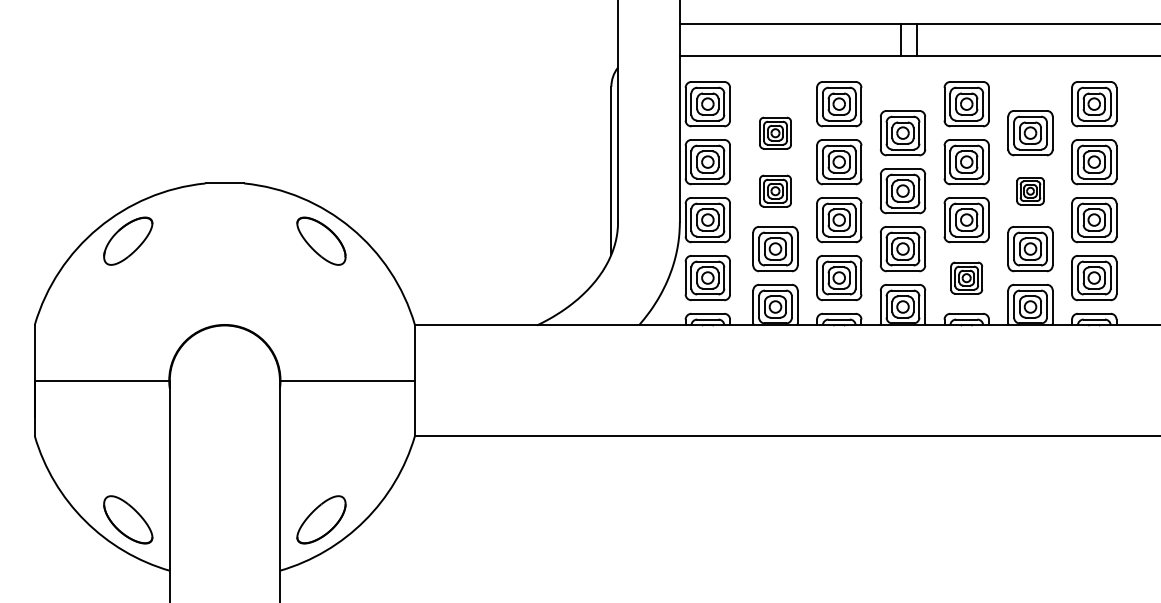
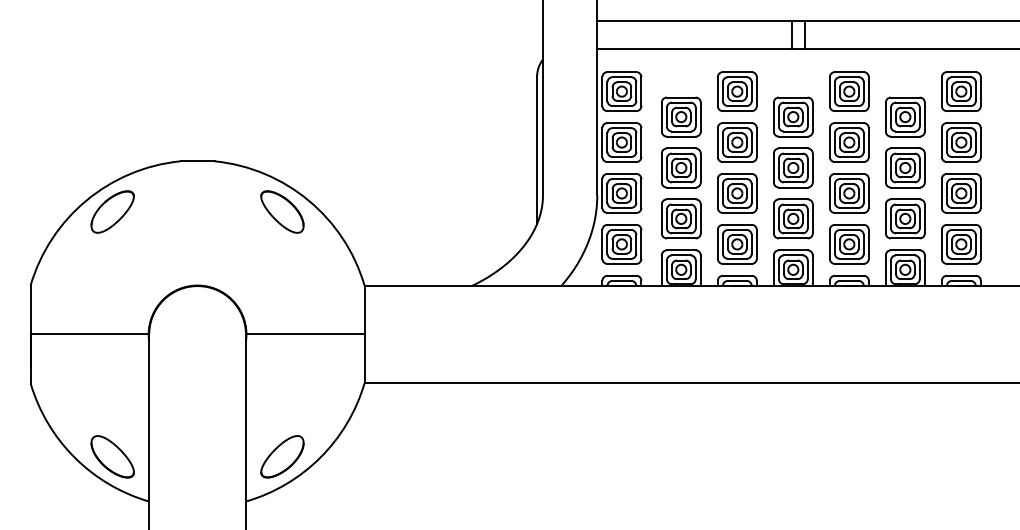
part: (775, 133) -> (681, 117), size x1.43
part: (775, 191) -> (681, 168), size x1.43
part: (1030, 191) -> (905, 168), size x1.67
part: (966, 278) -> (849, 244), size x1.43

